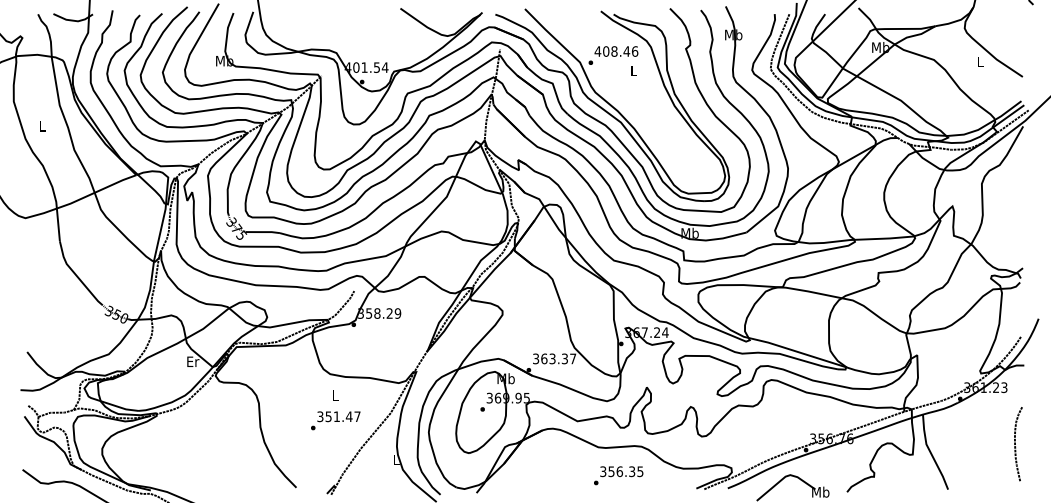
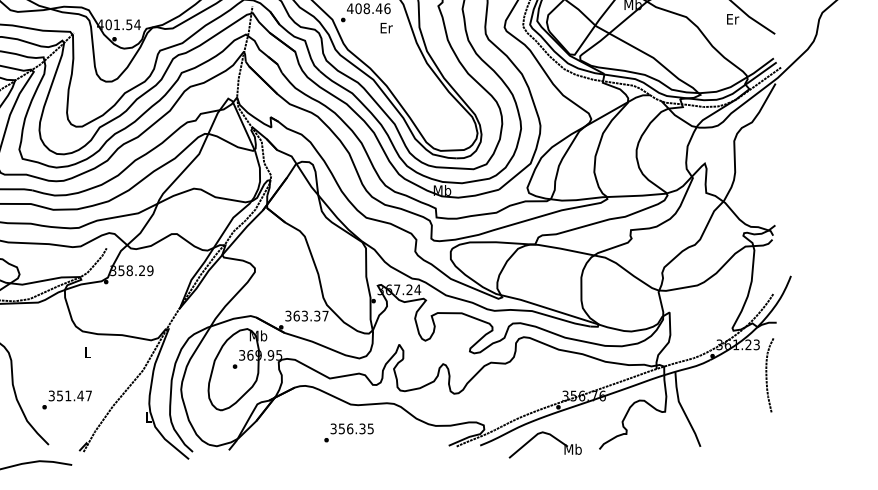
text: (980, 61) -> (732, 18), L -> Er
text: (634, 70) -> (386, 27), L -> Er
text: (335, 420) -> (66, 399), moved
curve: (1015, 444) -> (766, 375), moved
text: (618, 475) -> (348, 432), moved

